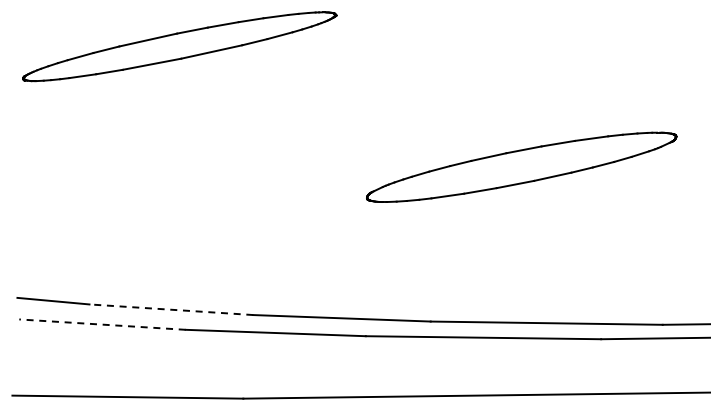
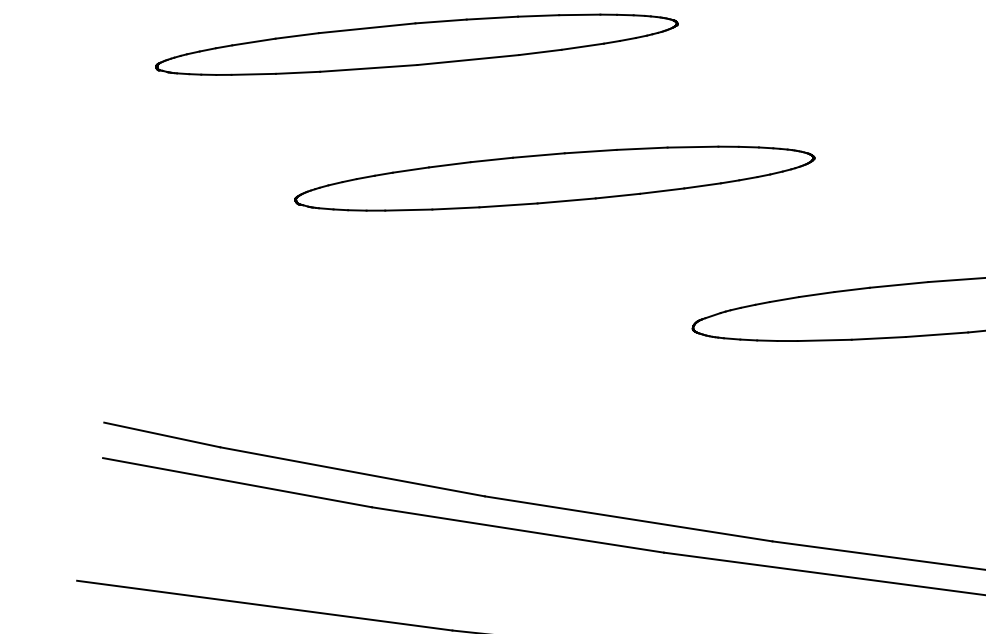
part: (272, 117) -> (554, 178), added
line: (170, 309) -> (351, 471), dashed -> solid
line: (101, 324) -> (235, 482), dashed -> solid

